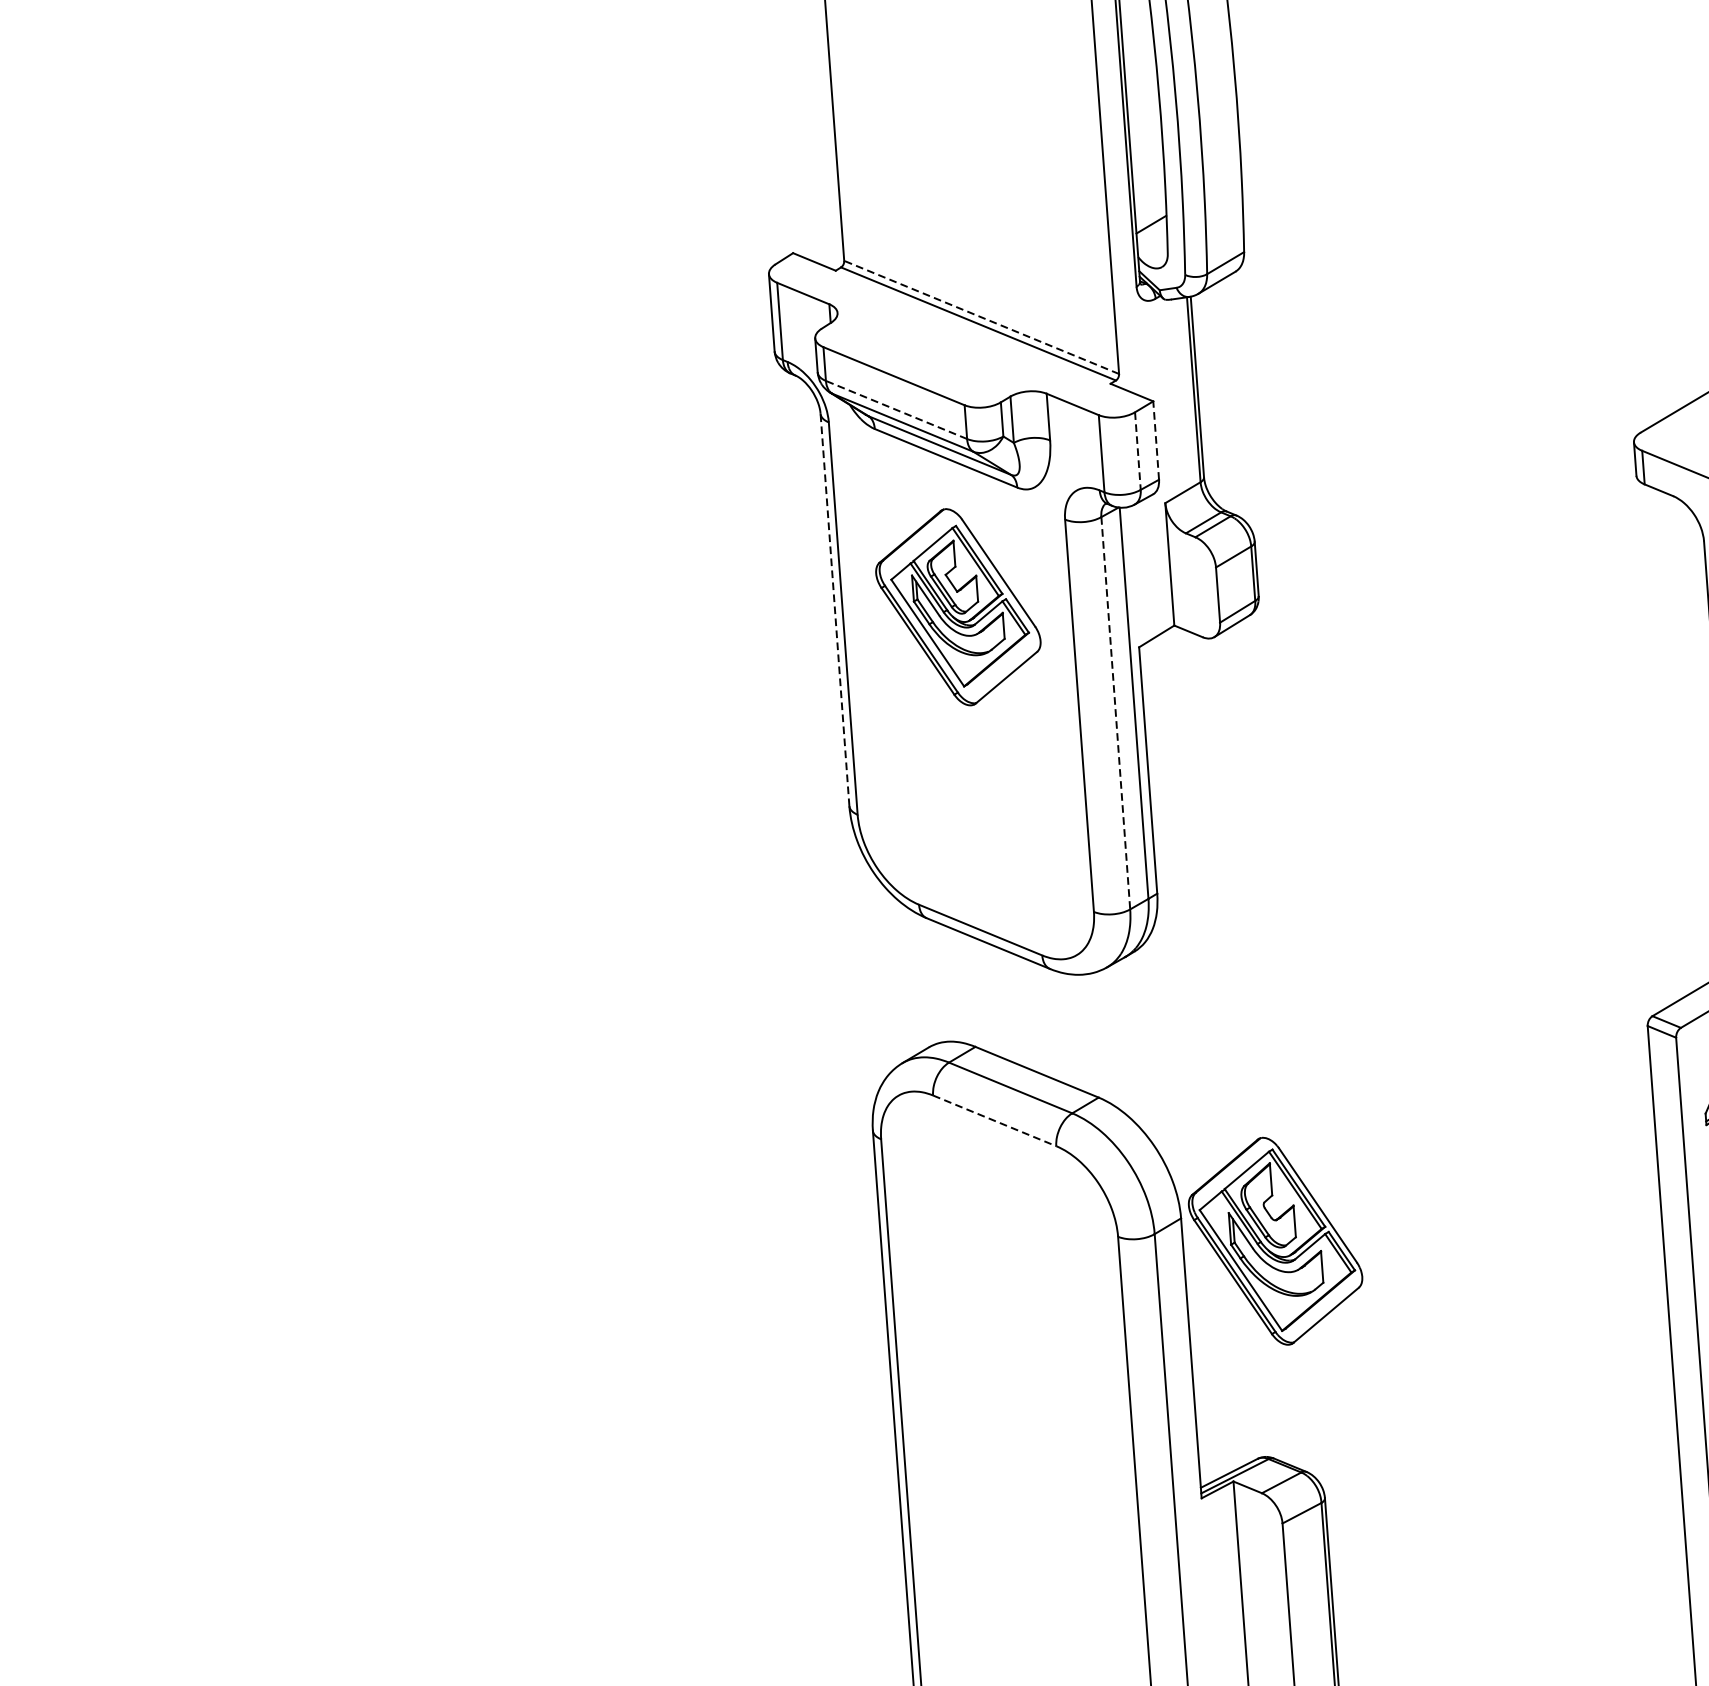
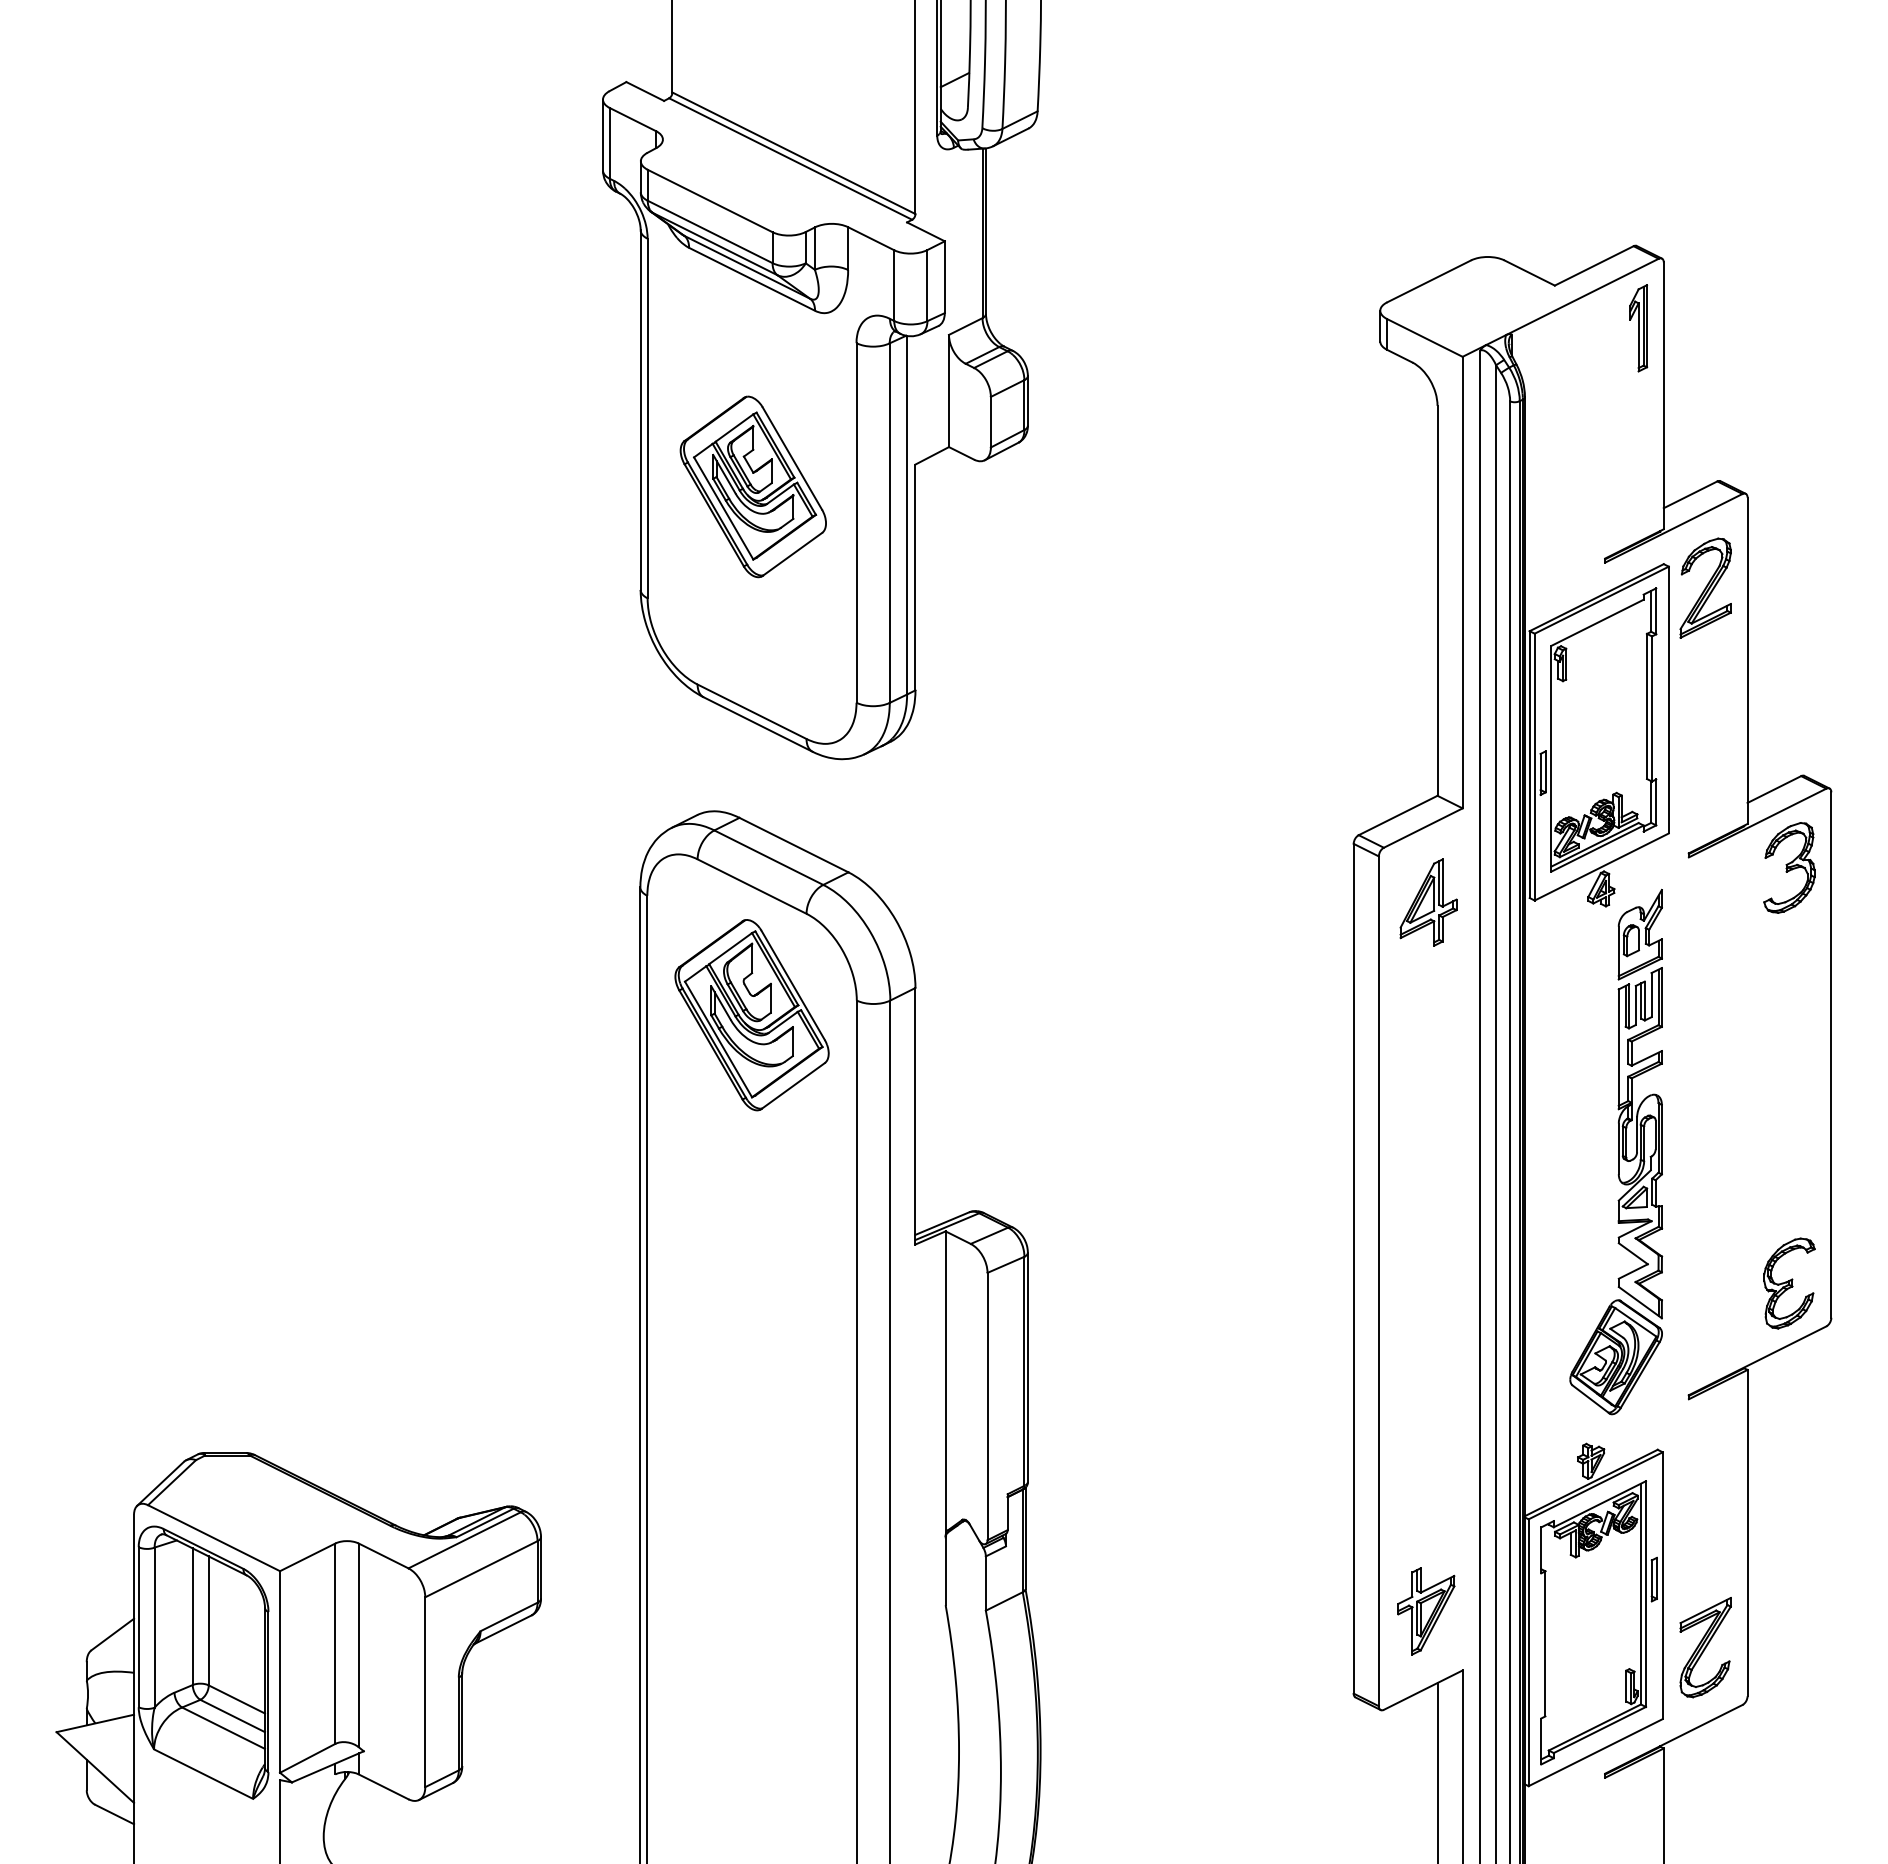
line: (981, 317) -> (793, 153), dashed -> solid
line: (896, 409) -> (710, 231), dashed -> solid
line: (1155, 440) -> (944, 277), dashed -> solid
line: (1137, 450) -> (927, 285), dashed -> solid
part: (957, 606) -> (752, 486), moved
line: (834, 610) -> (640, 410), dashed -> solid
line: (1115, 713) -> (889, 523), dashed -> solid
line: (995, 1120) -> (752, 886), dashed -> solid
part: (1274, 1241) -> (751, 1015), moved

